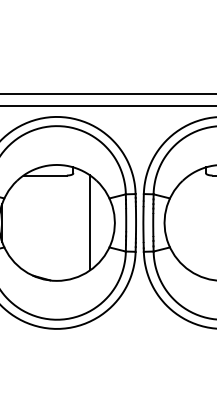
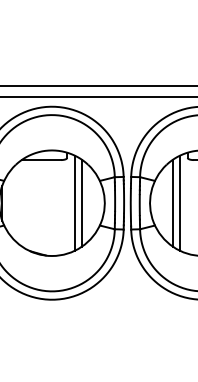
line: (81, 222) -> (74, 202), added
line: (189, 222) -> (172, 202), added
line: (197, 222) -> (180, 202), added

